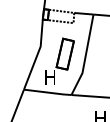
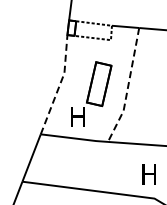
line: (37, 55) -> (59, 85), solid -> dashed
line: (85, 56) -> (127, 87), solid -> dashed

